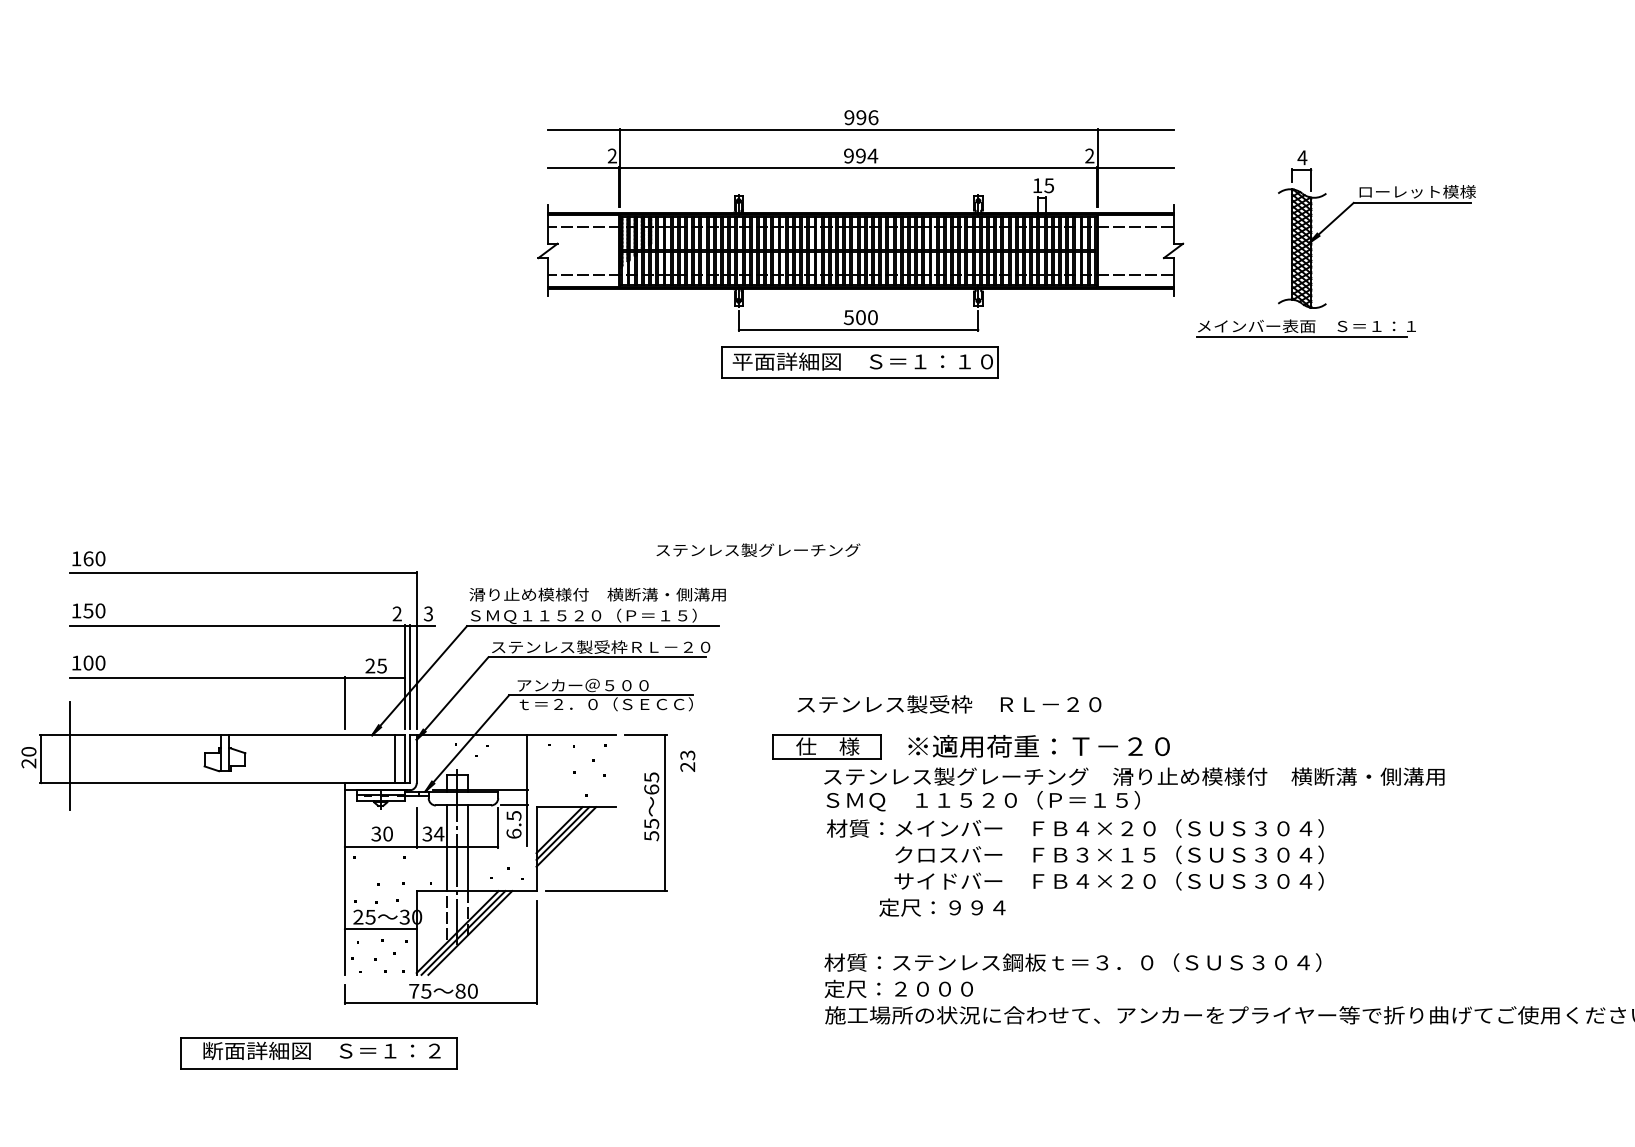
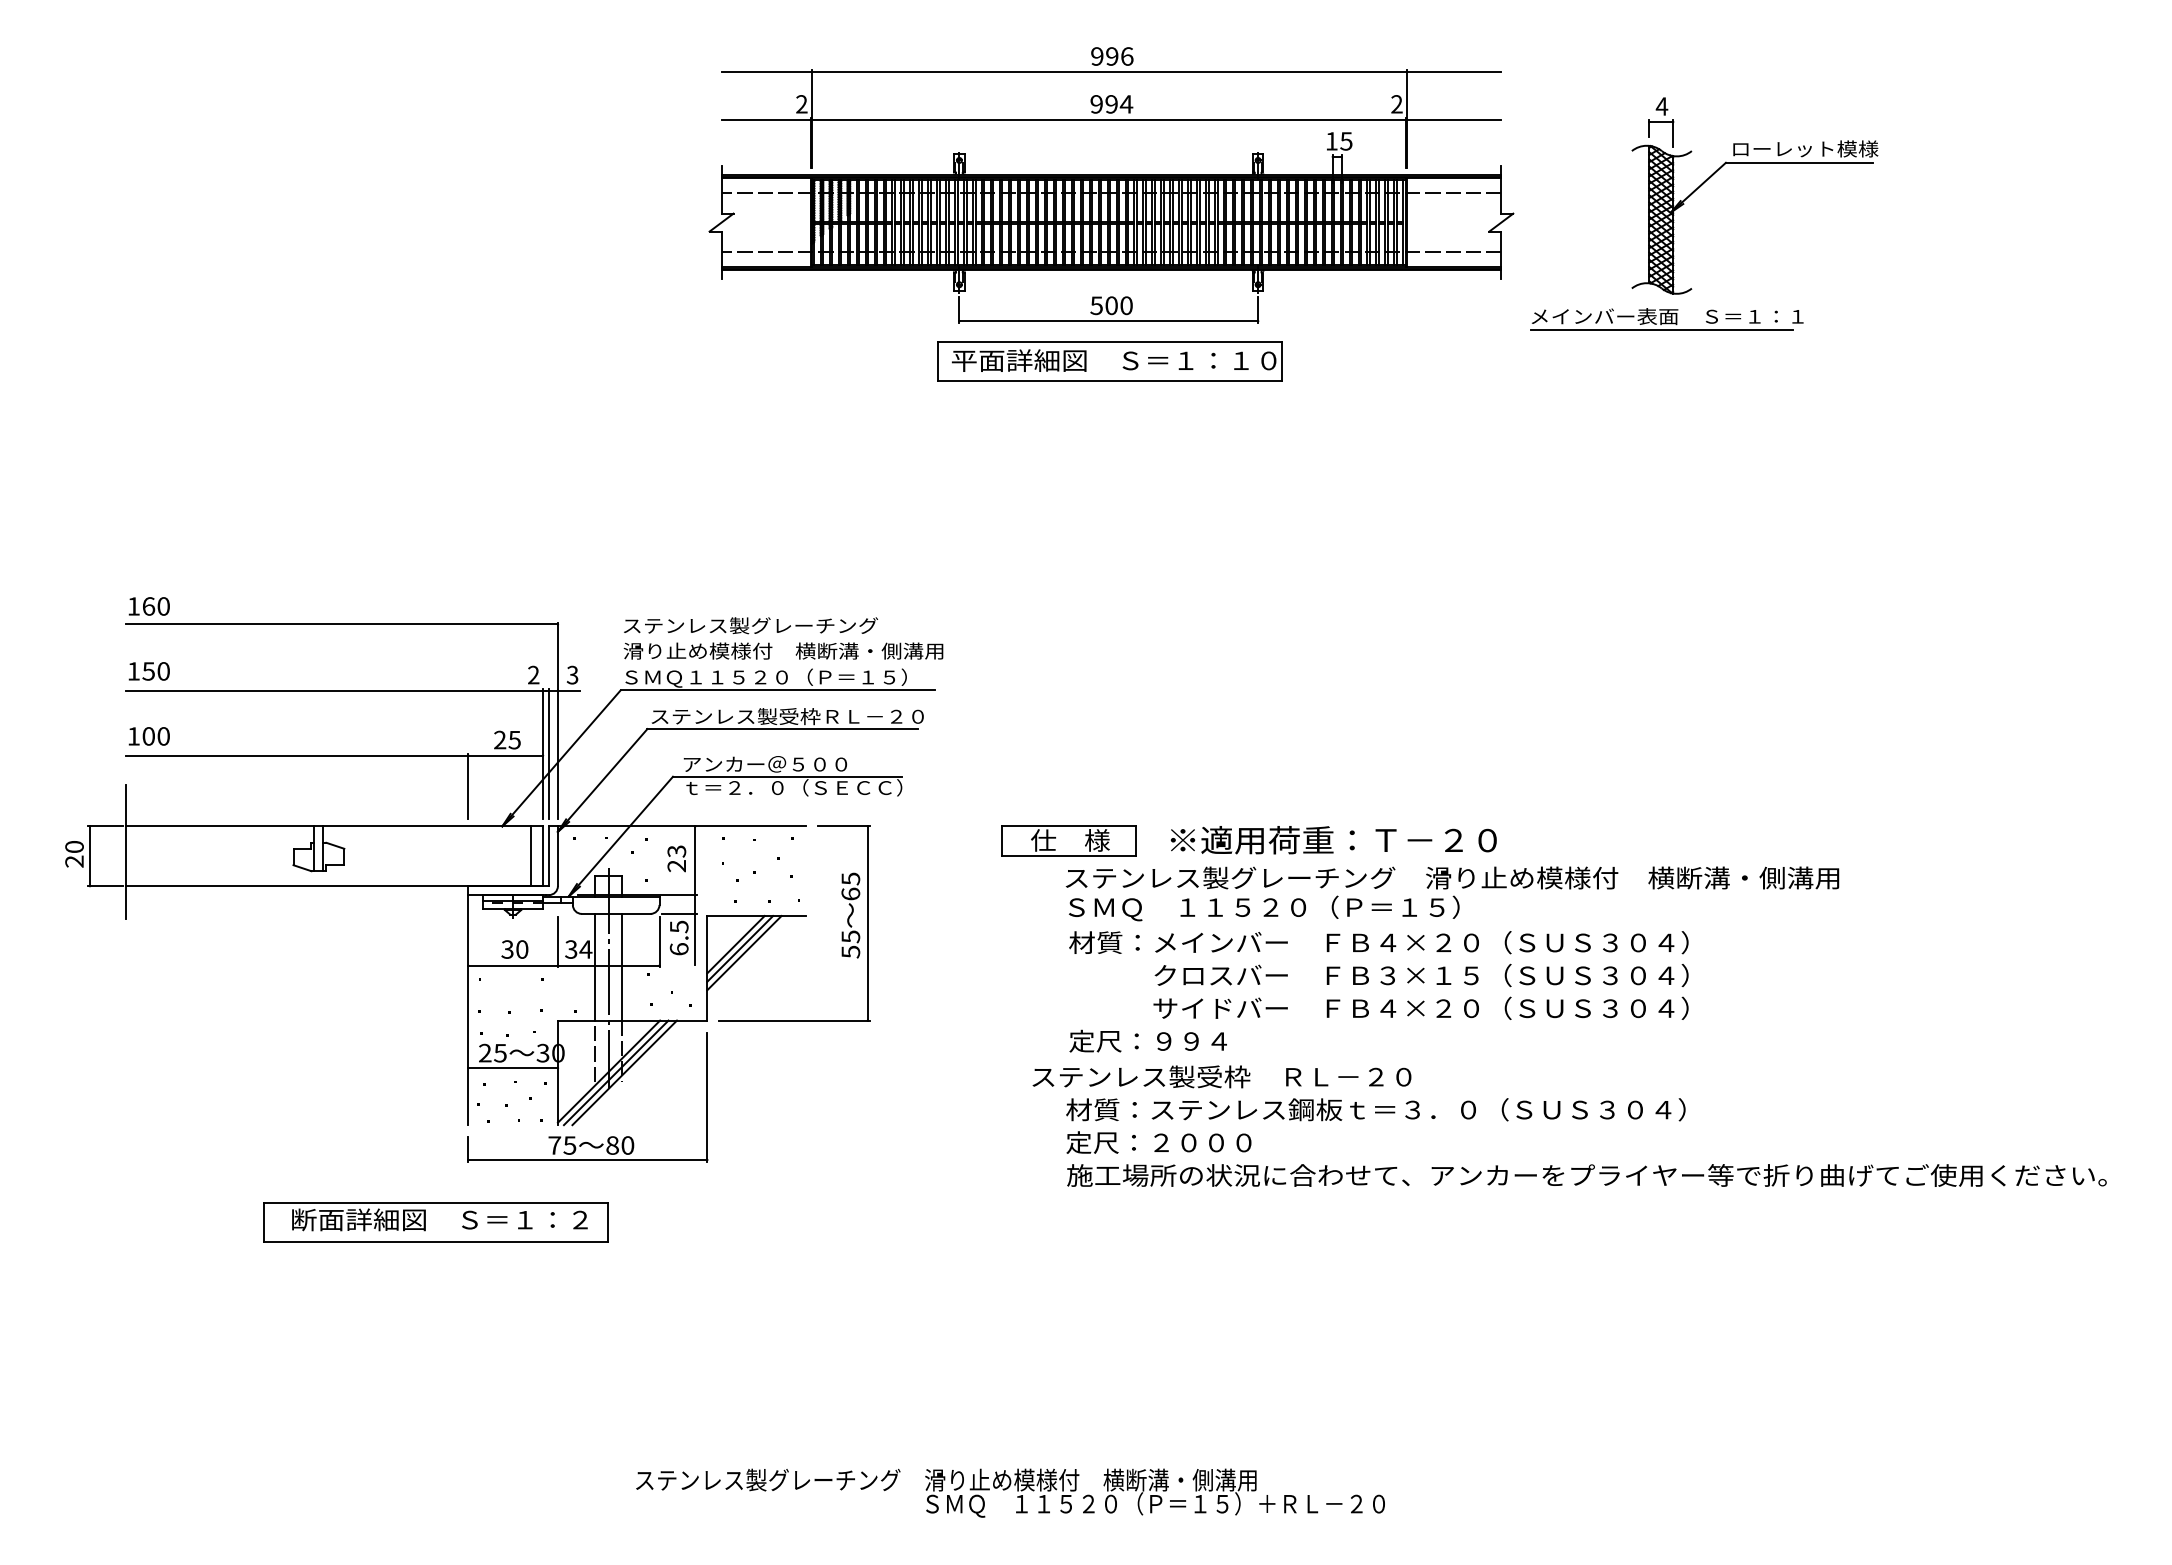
text: (758, 550) -> (750, 625), moved
text: (949, 704) -> (1221, 1076), moved
text: (687, 761) -> (676, 858), moved
text: (941, 907) -> (1147, 1040), moved

